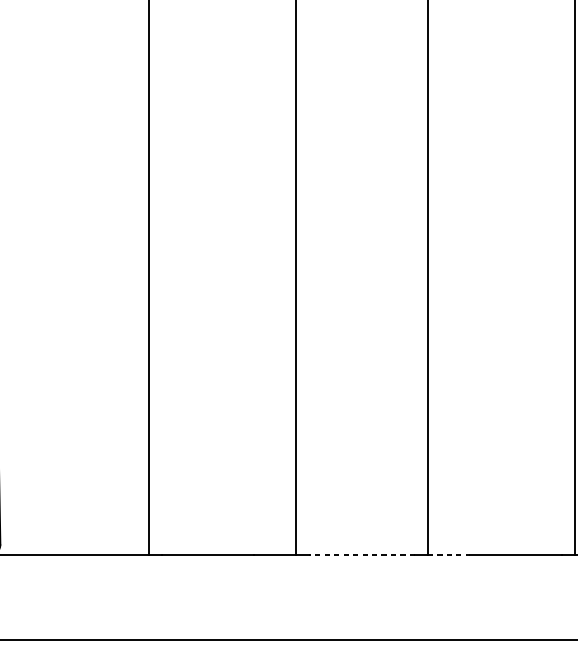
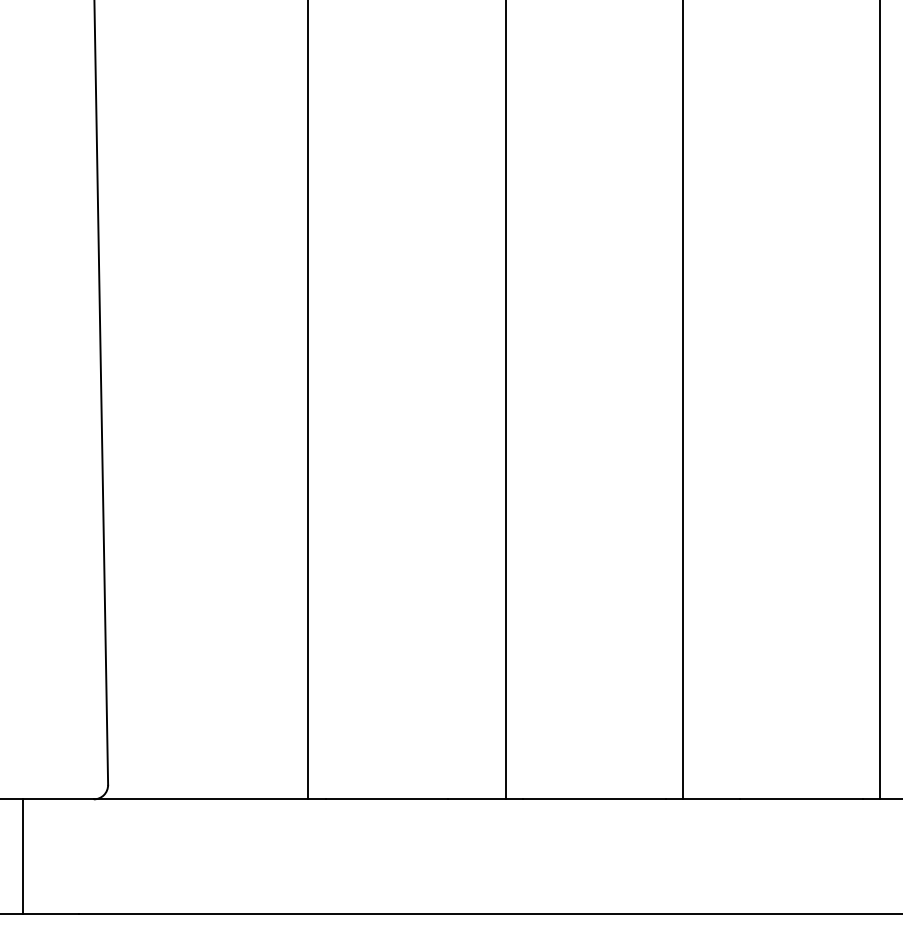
line: (361, 555) -> (593, 799), dashed -> solid
line: (449, 555) -> (711, 799), dashed -> solid

